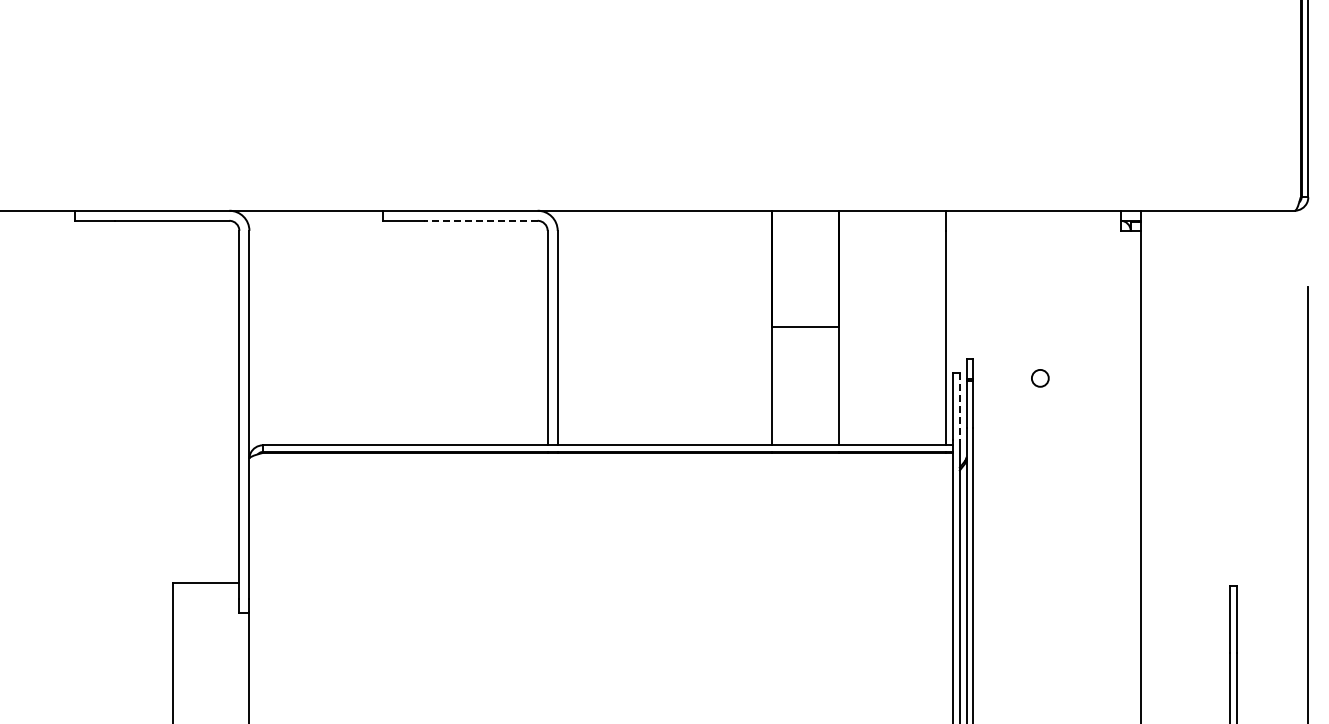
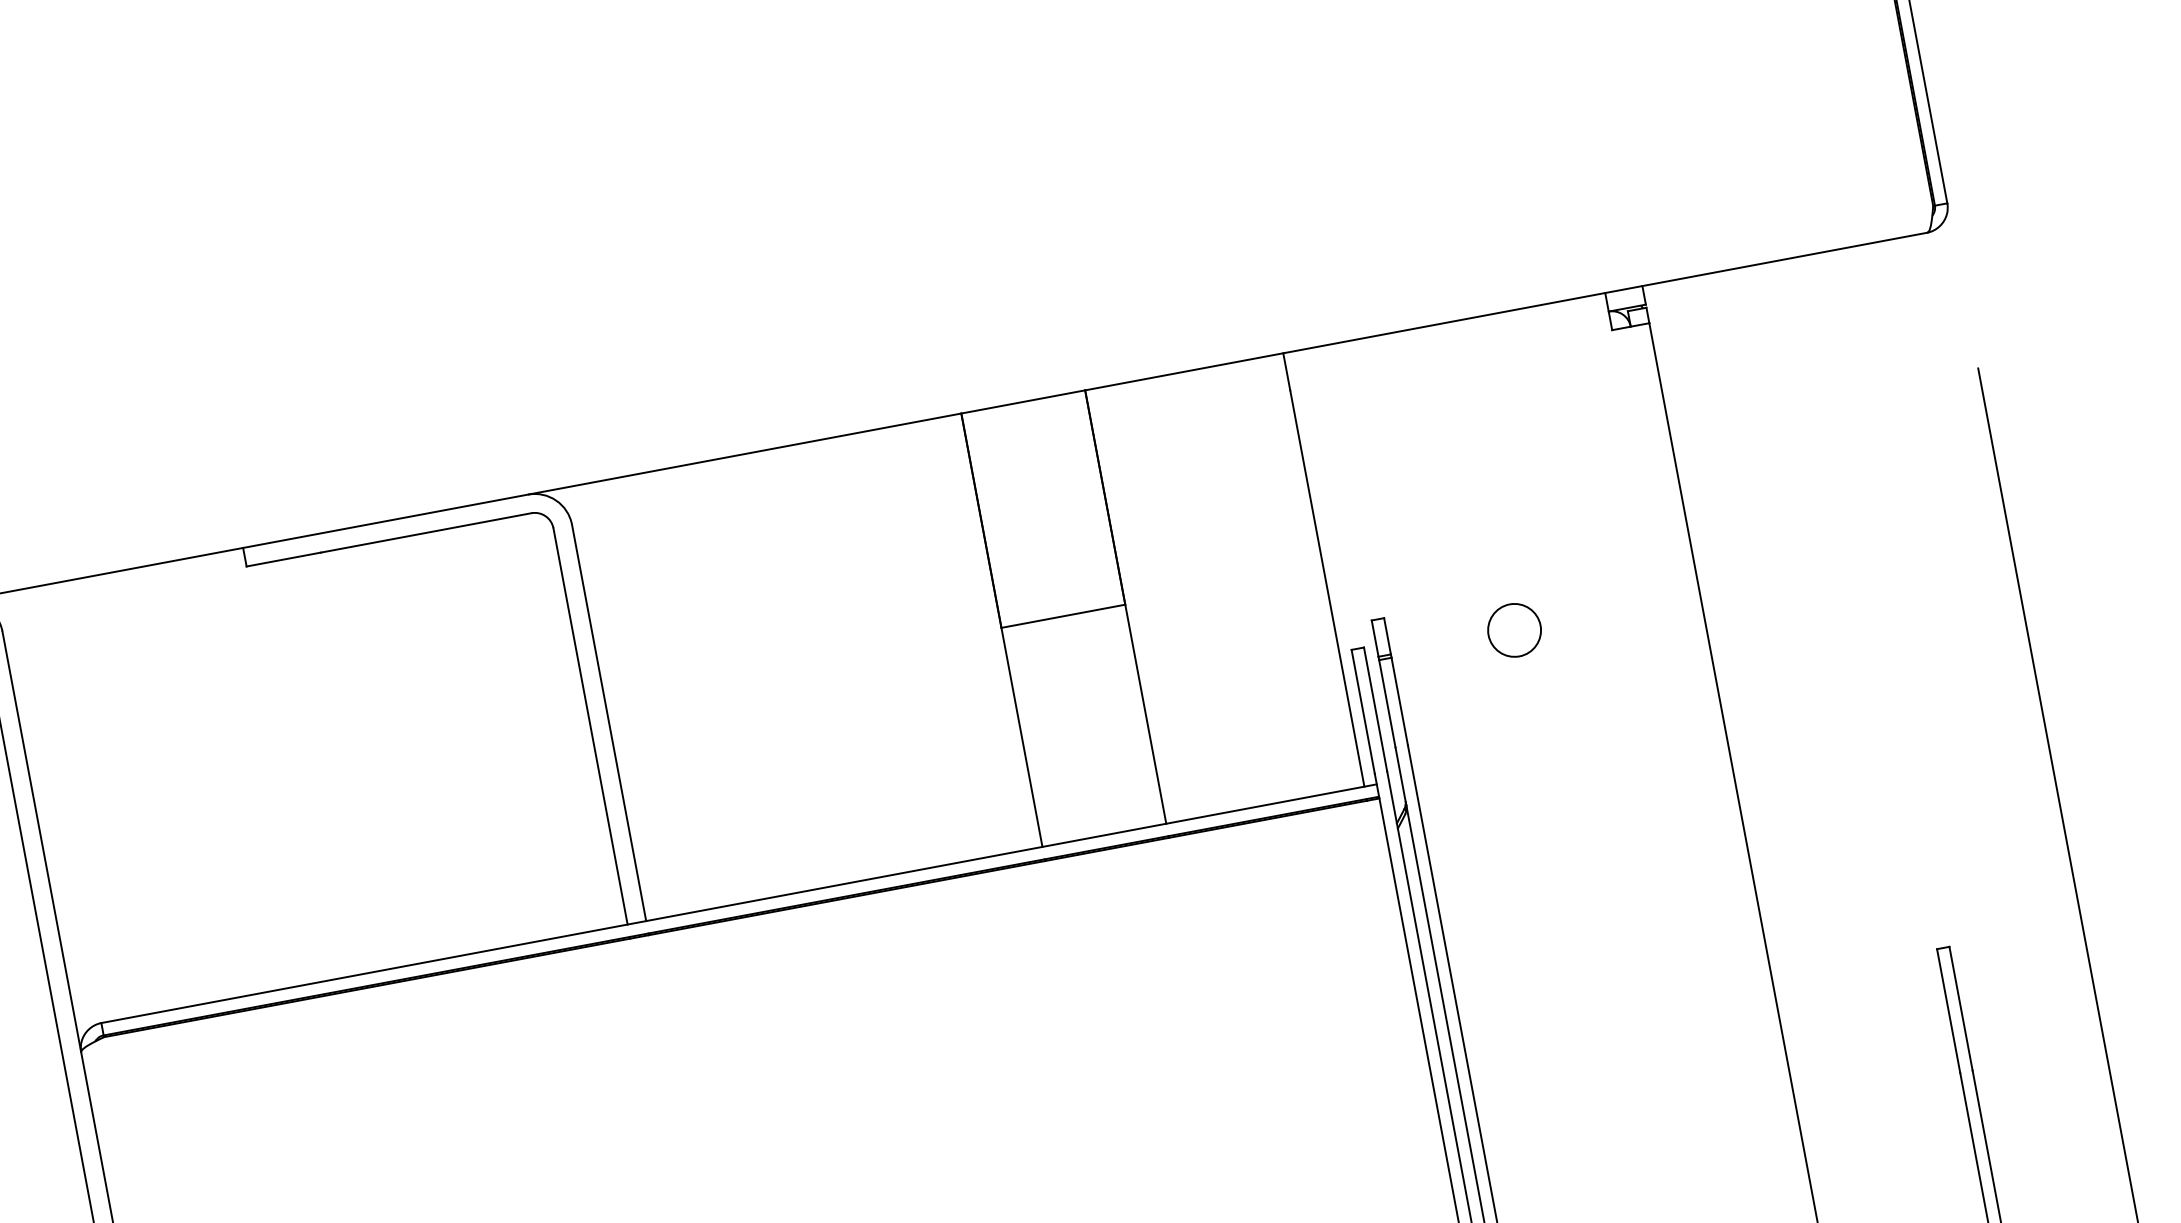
line: (480, 220) -> (425, 532), dashed -> solid
circle: (1040, 378) -> (1515, 630), size x1.67
line: (959, 406) -> (1375, 710), dashed -> solid

